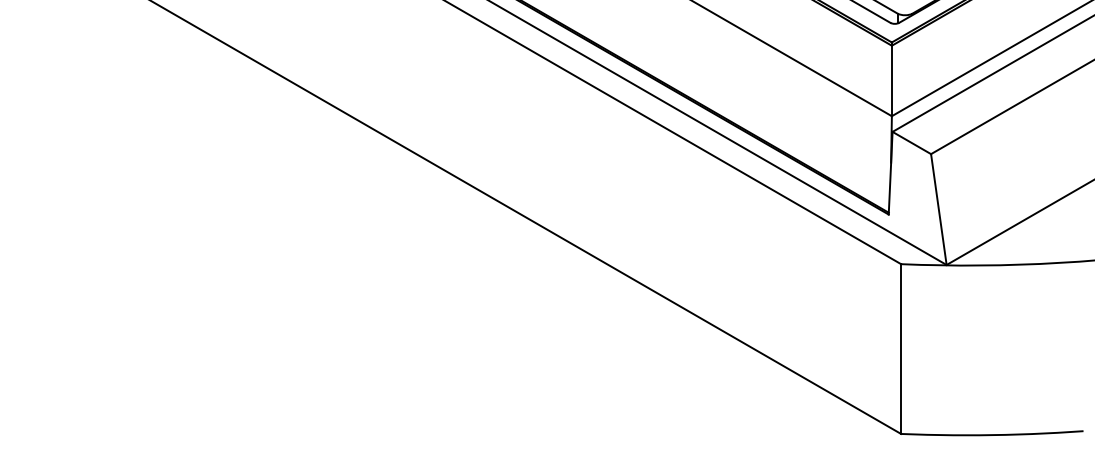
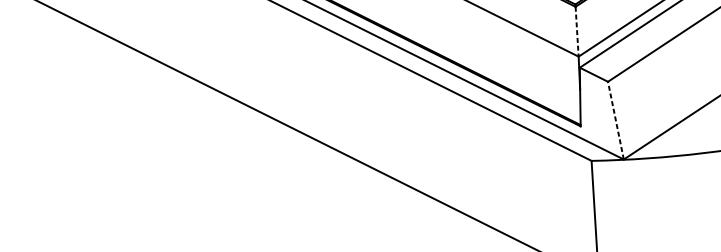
line: (891, 81) -> (576, 32), solid -> dashed
line: (938, 209) -> (615, 120), solid -> dashed

